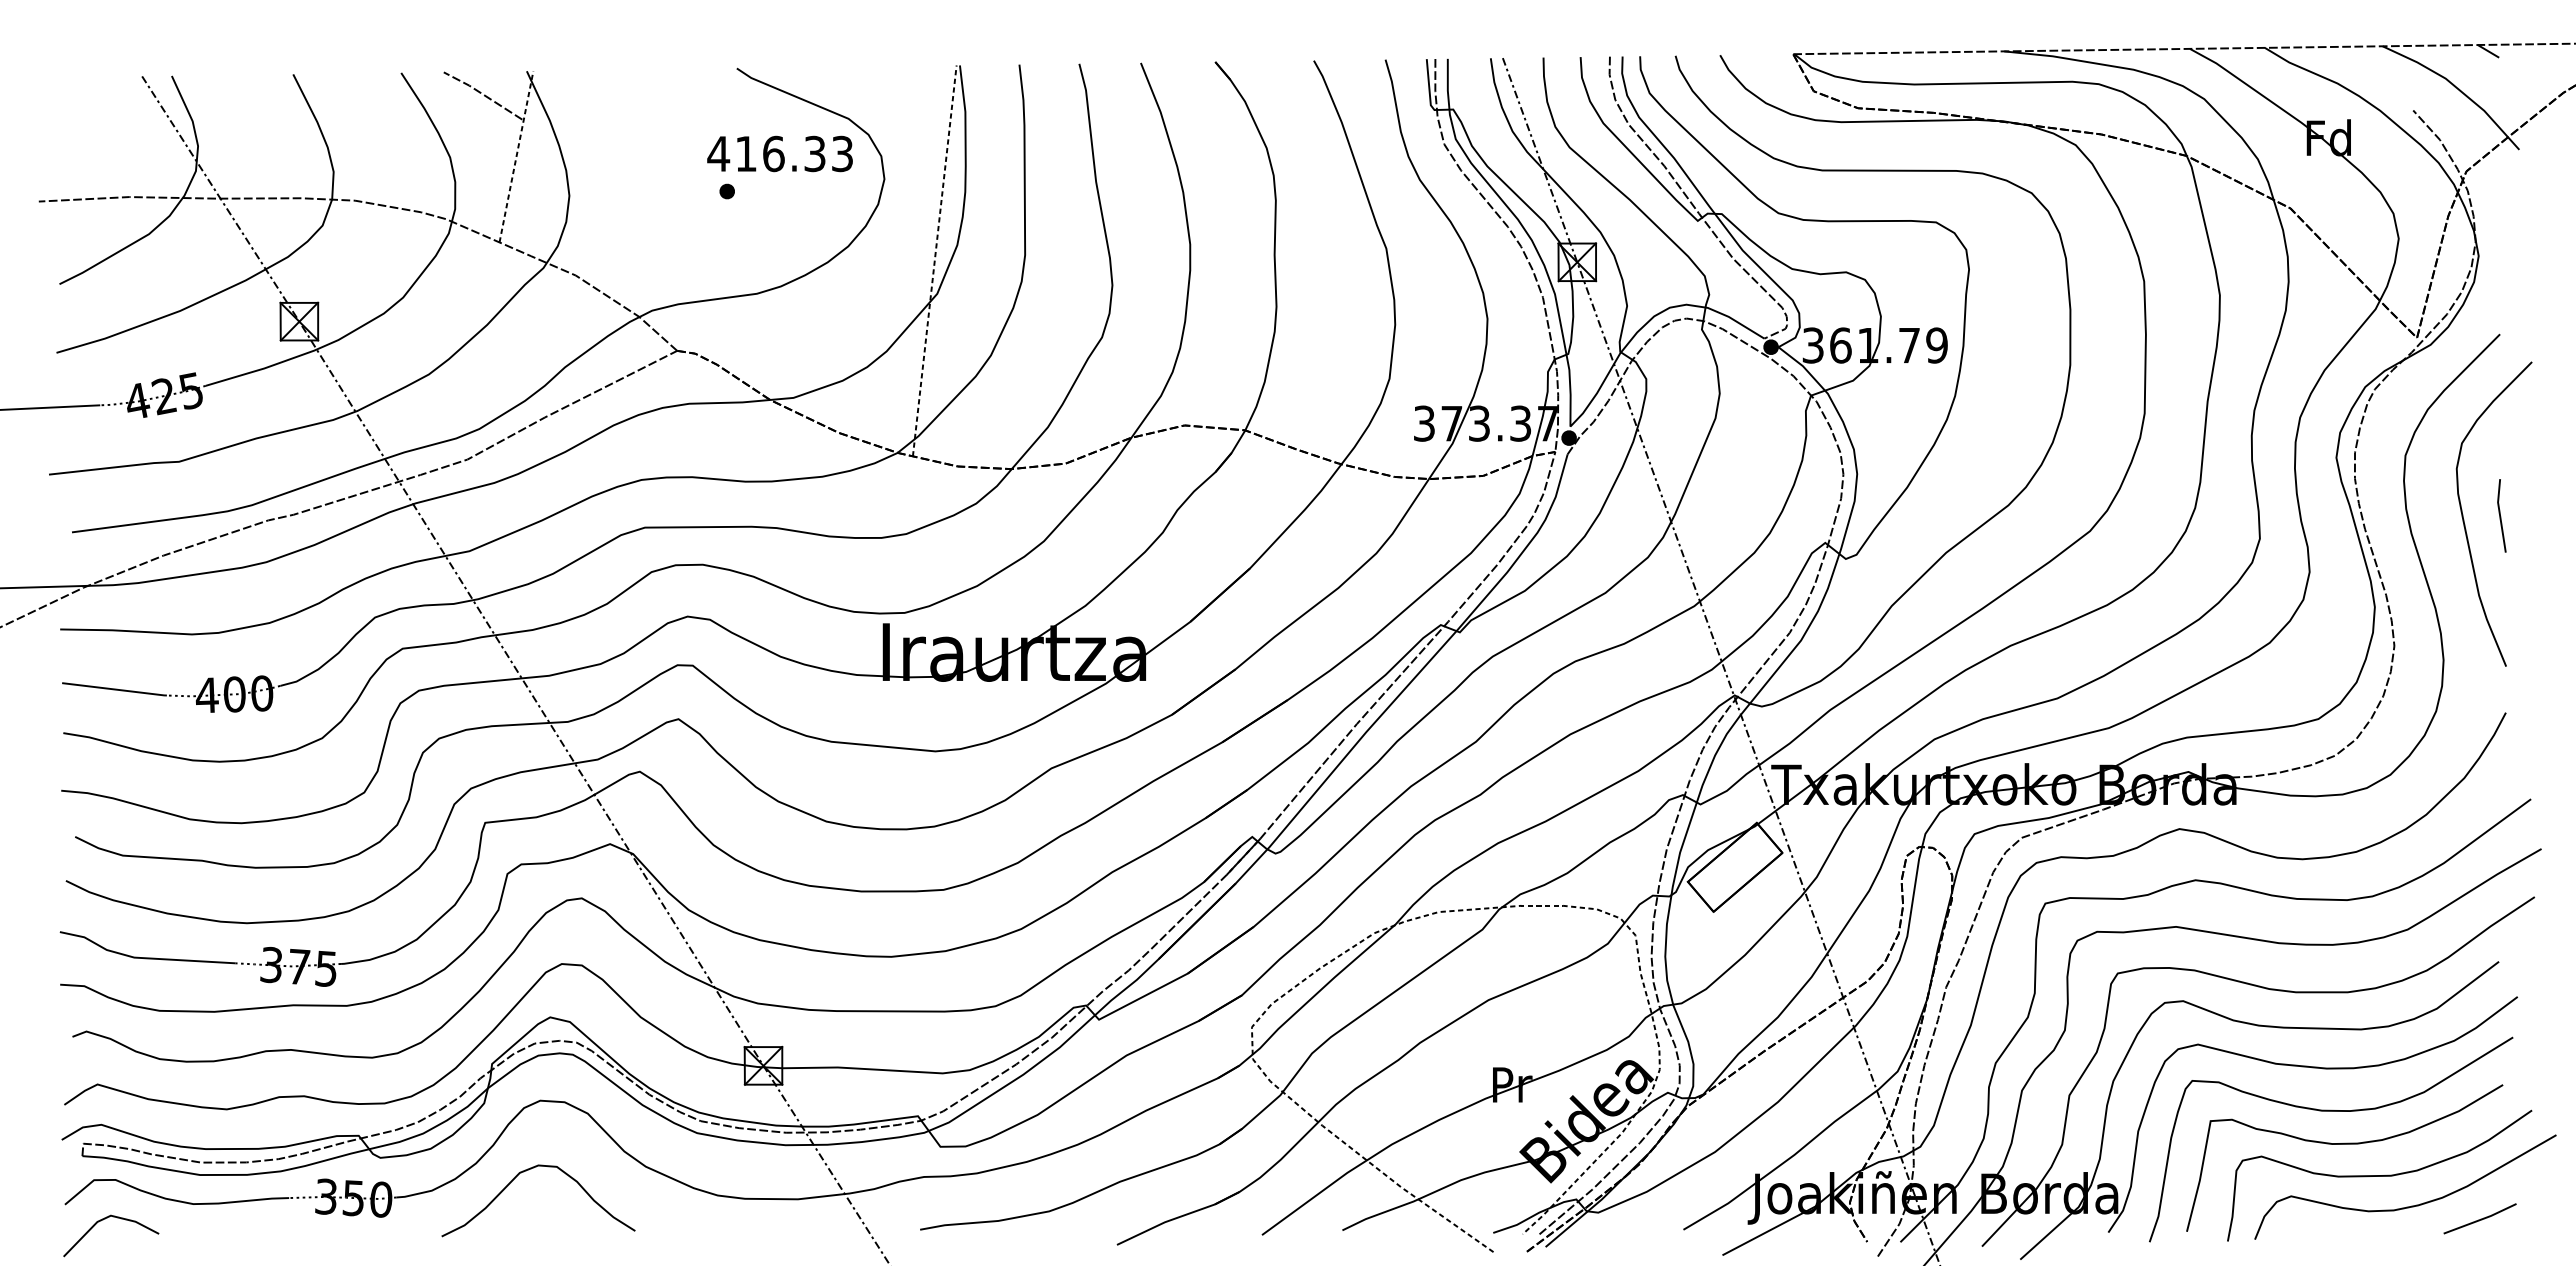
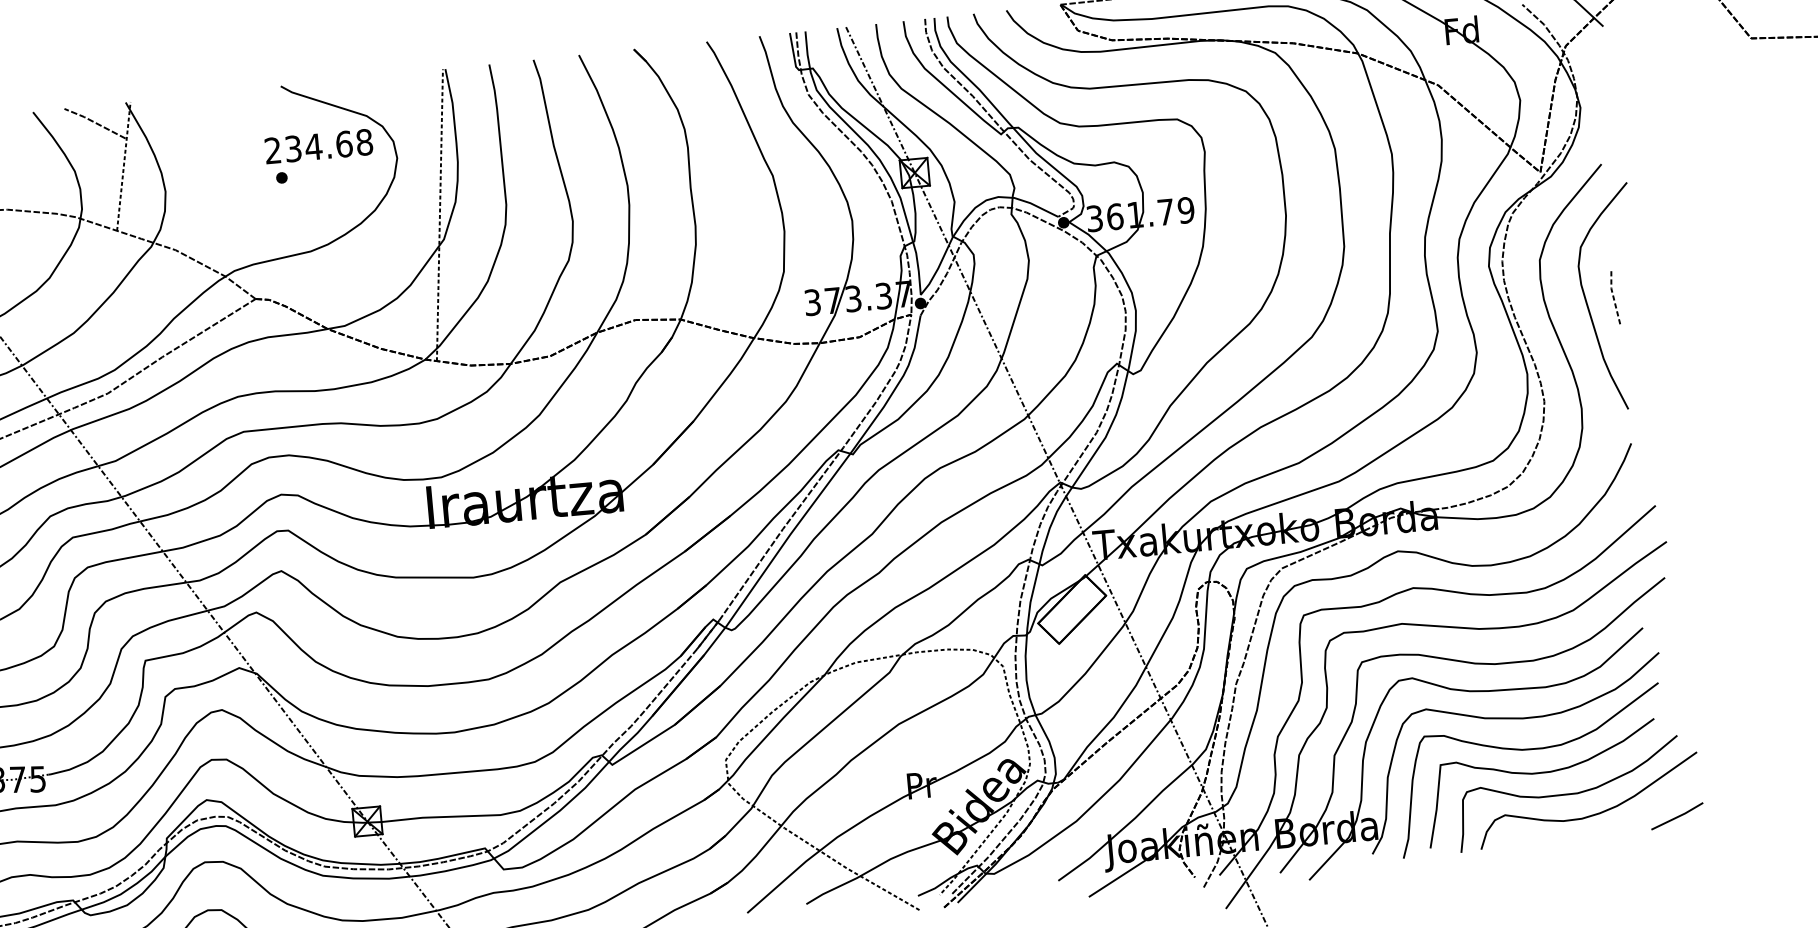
text: (780, 153) -> (318, 146), 416.33 -> 234.68
line: (2500, 515) -> (1614, 298), solid -> dashed
line: (2480, 1218) -> (1677, 816), moved

